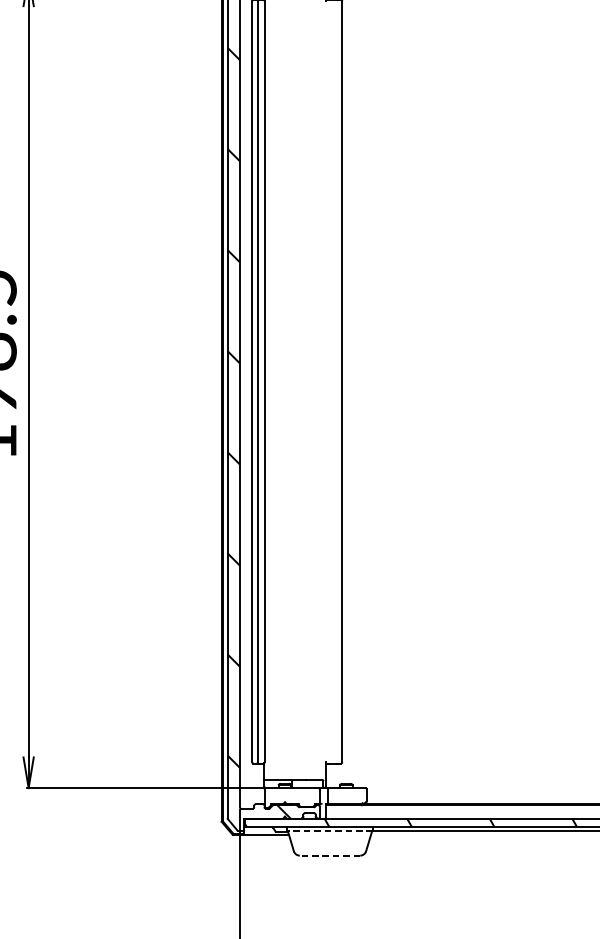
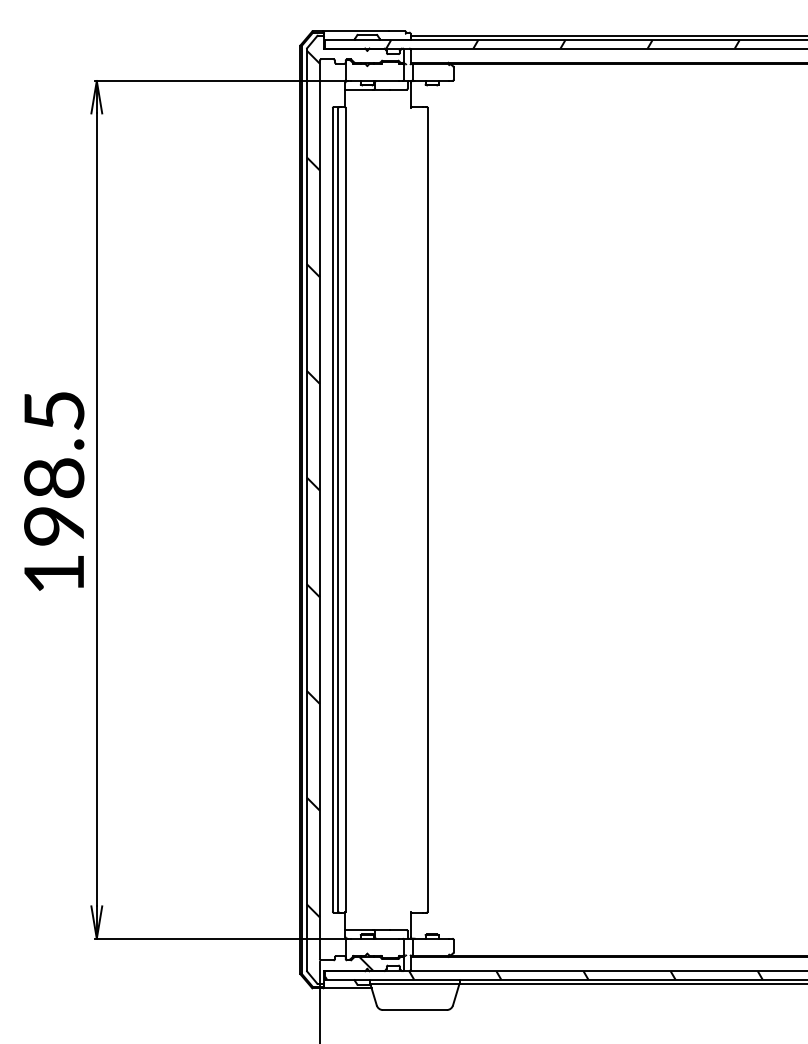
line: (329, 831) -> (414, 984), dashed -> solid
line: (329, 856) -> (414, 1010), dashed -> solid

